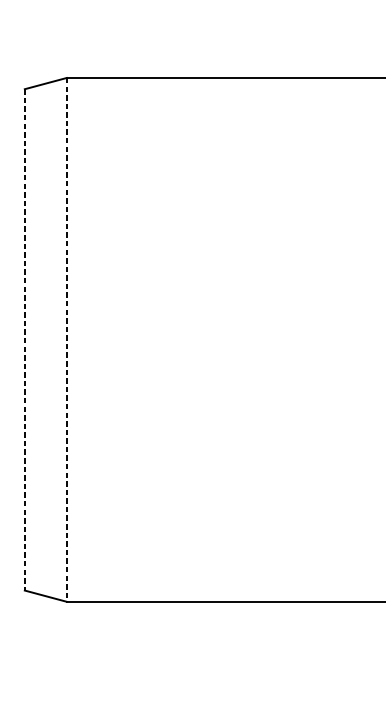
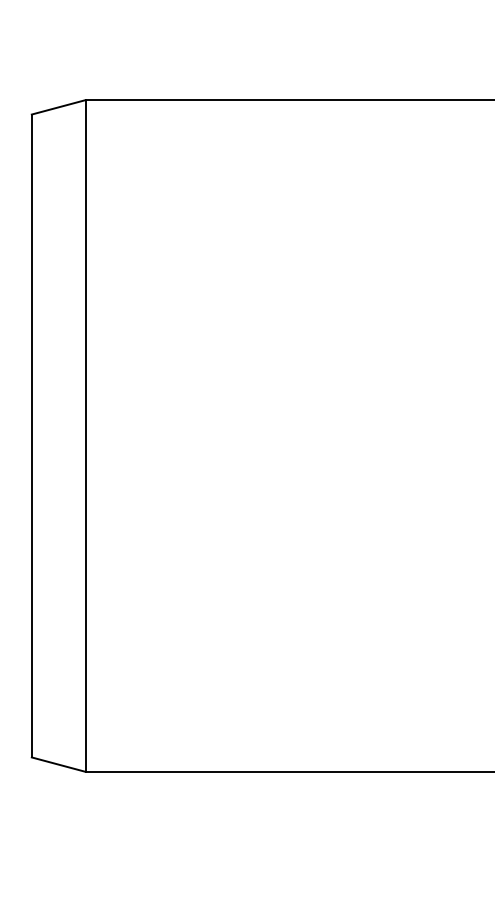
line: (24, 340) -> (31, 436), dashed -> solid
line: (66, 340) -> (85, 436), dashed -> solid

